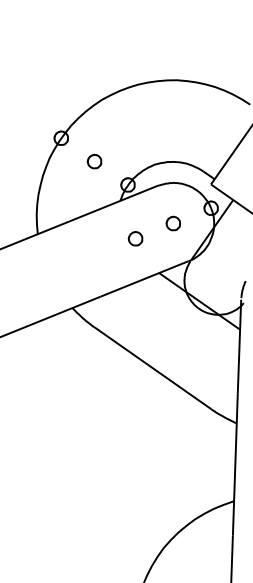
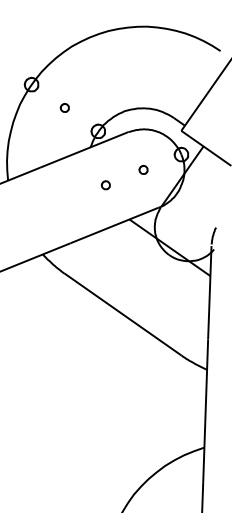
part: (94, 161) -> (64, 107), size x0.6
part: (172, 223) -> (142, 169), size x0.6
part: (135, 238) -> (105, 184), size x0.6

